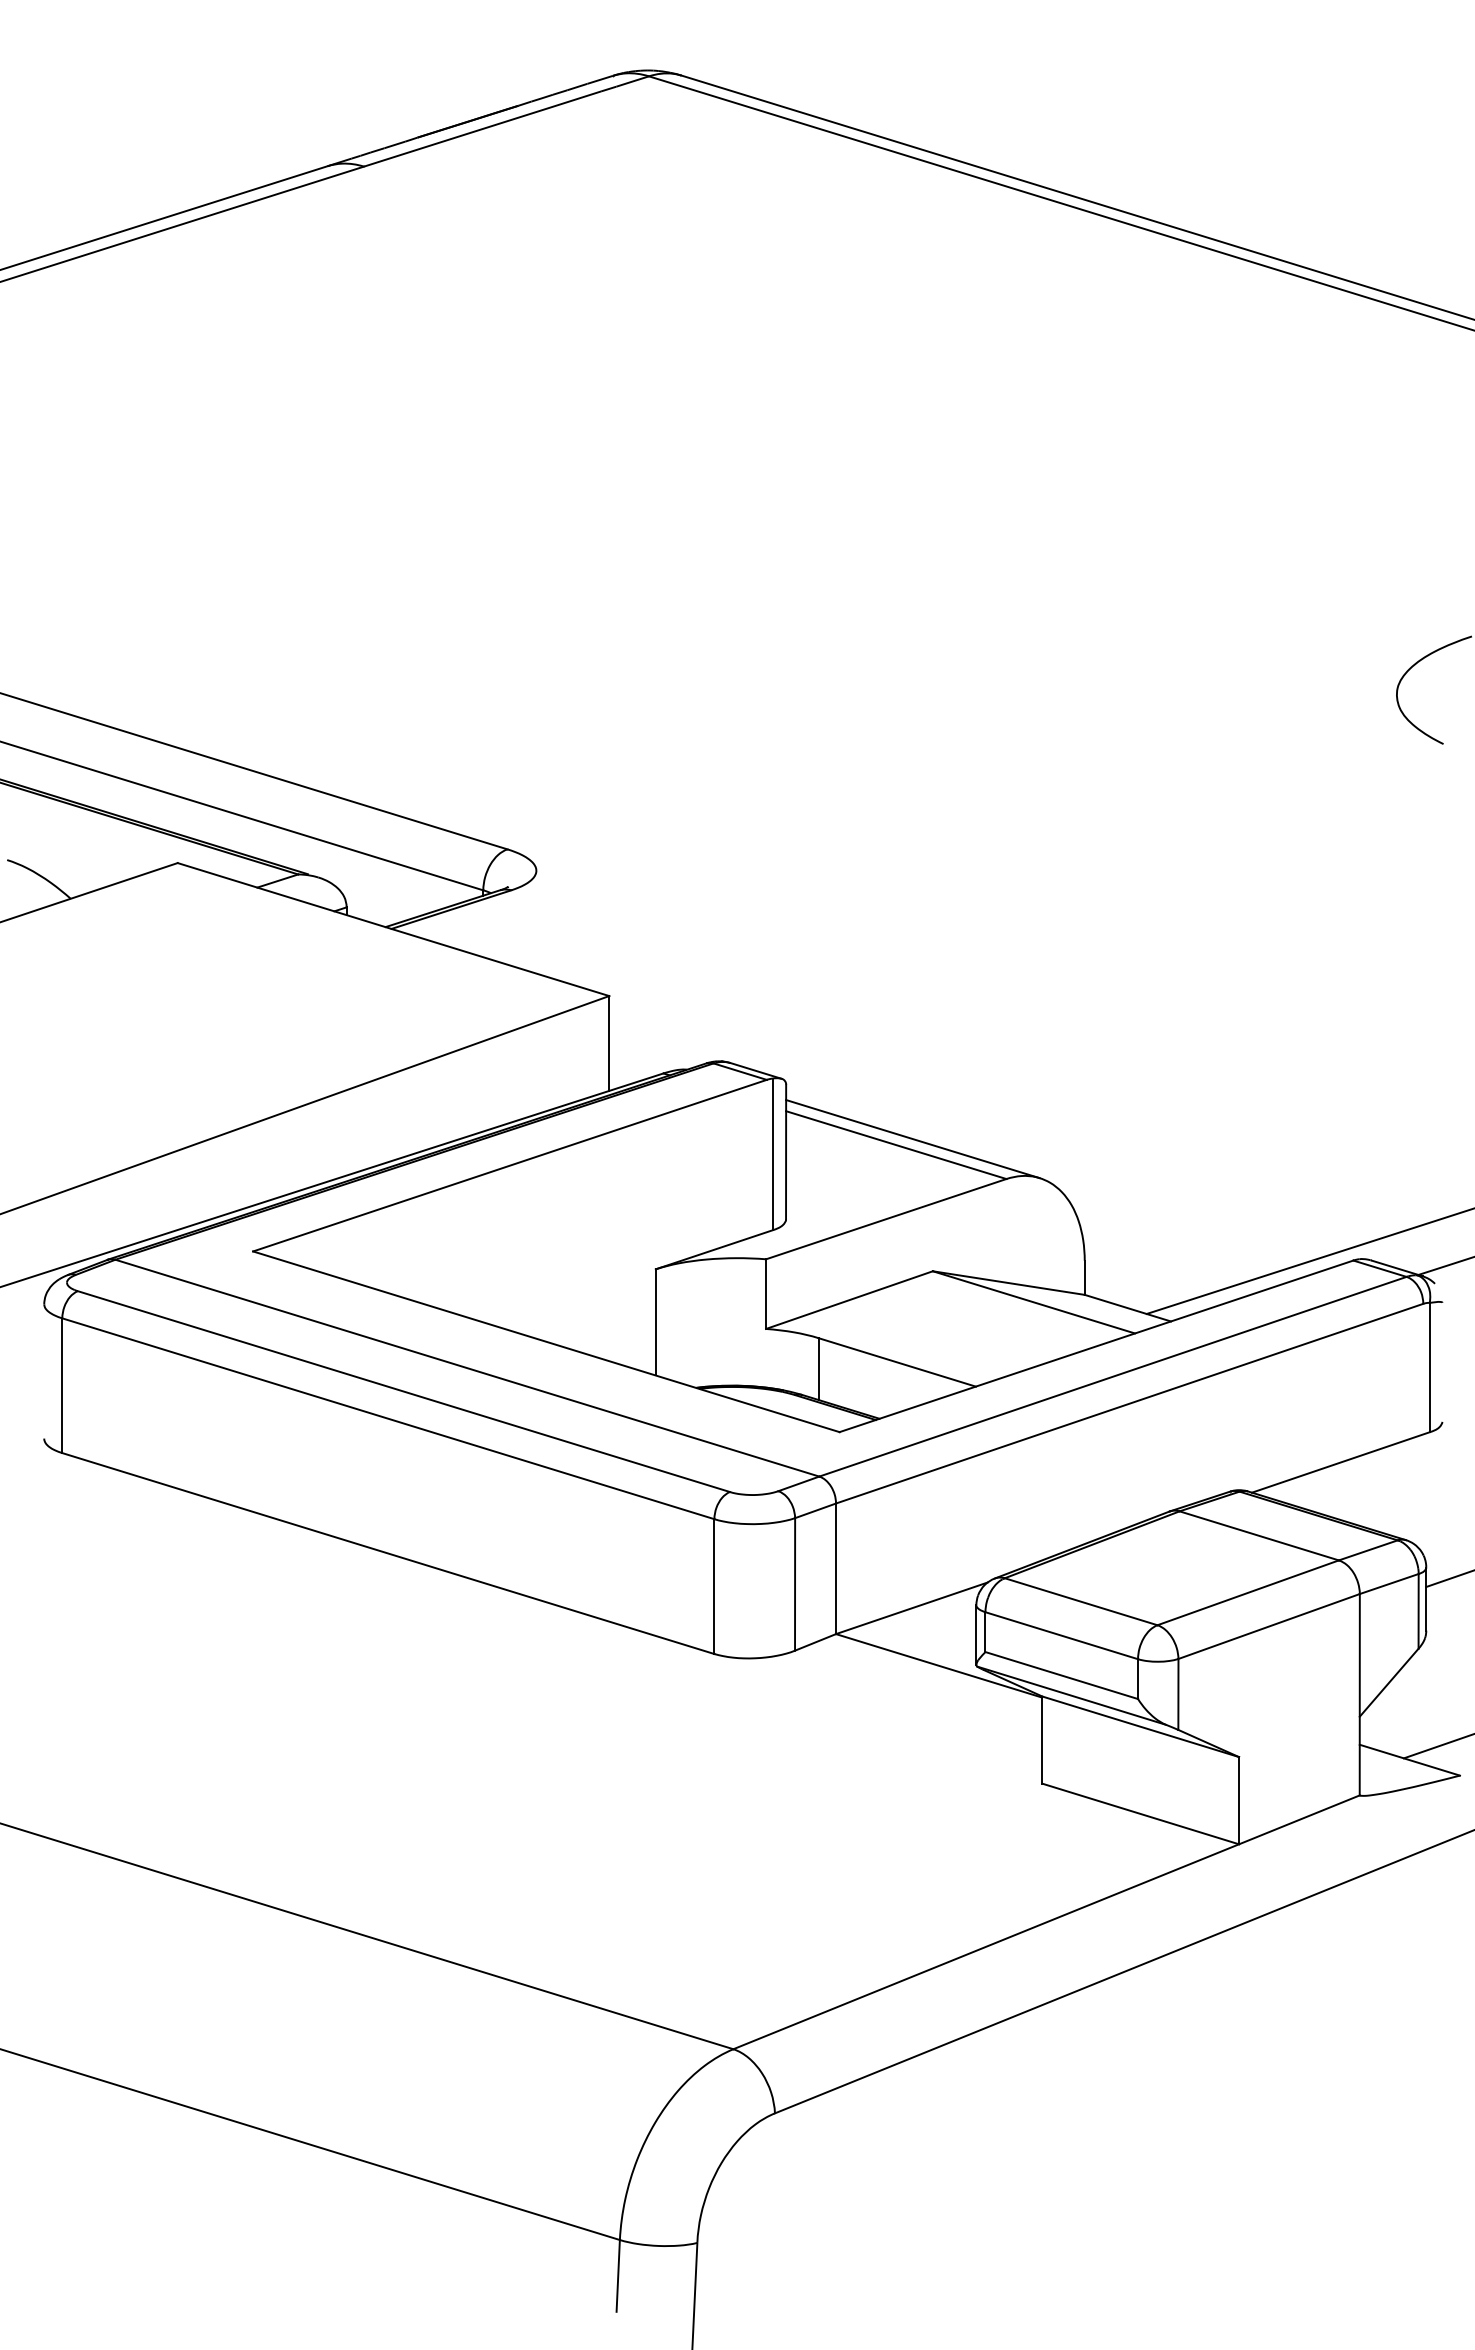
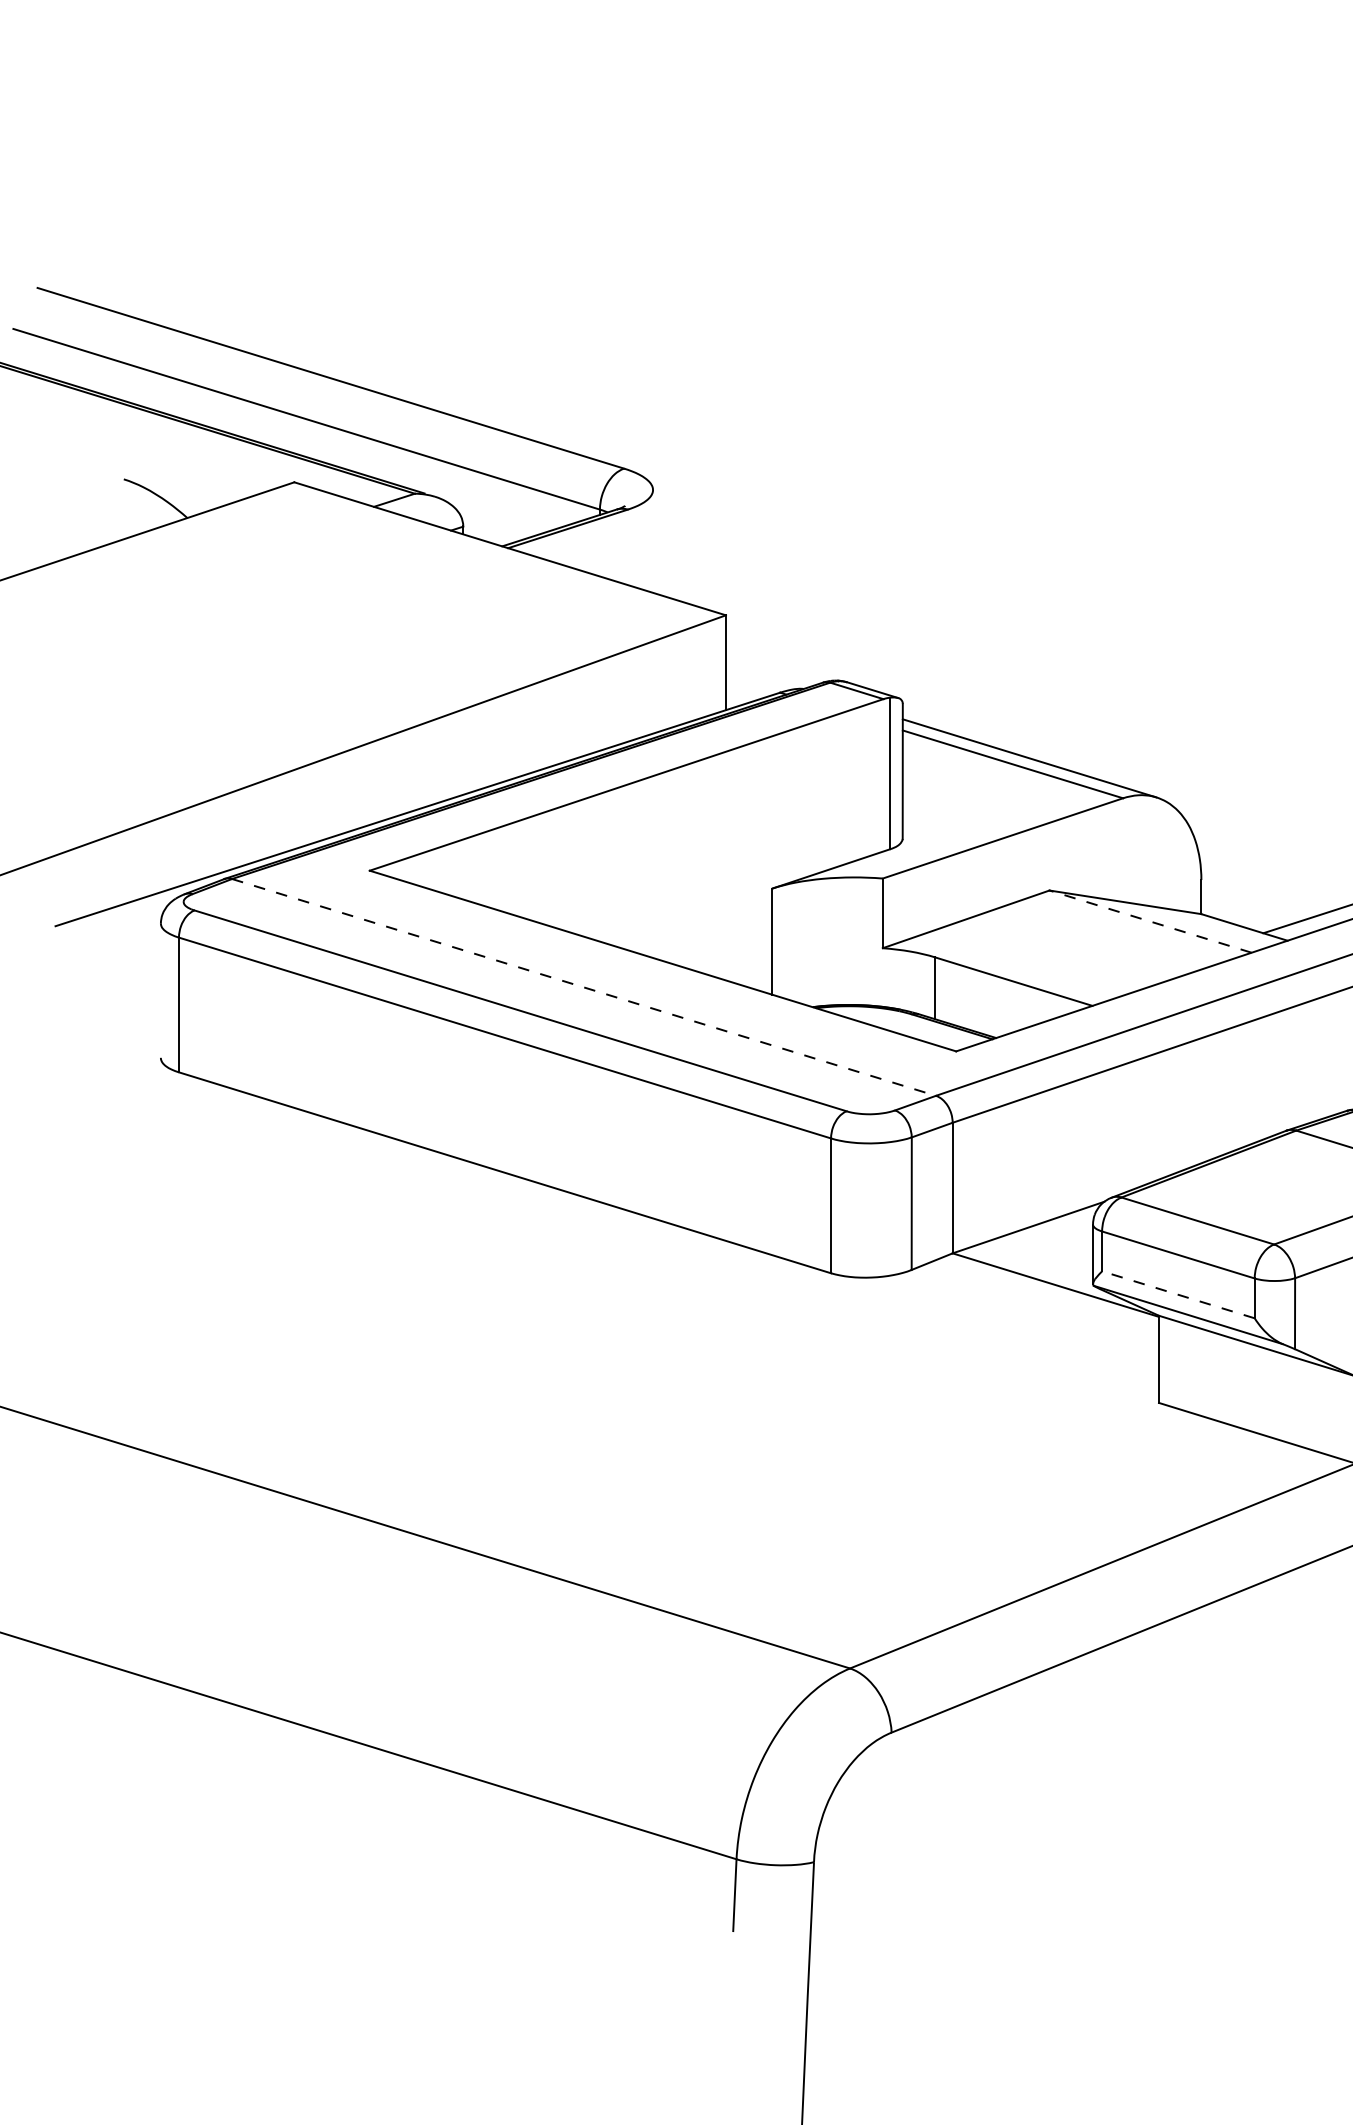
line: (1033, 1302) -> (1150, 921), solid -> dashed
line: (467, 1368) -> (584, 987), solid -> dashed
line: (1061, 1675) -> (1178, 1294), solid -> dashed

